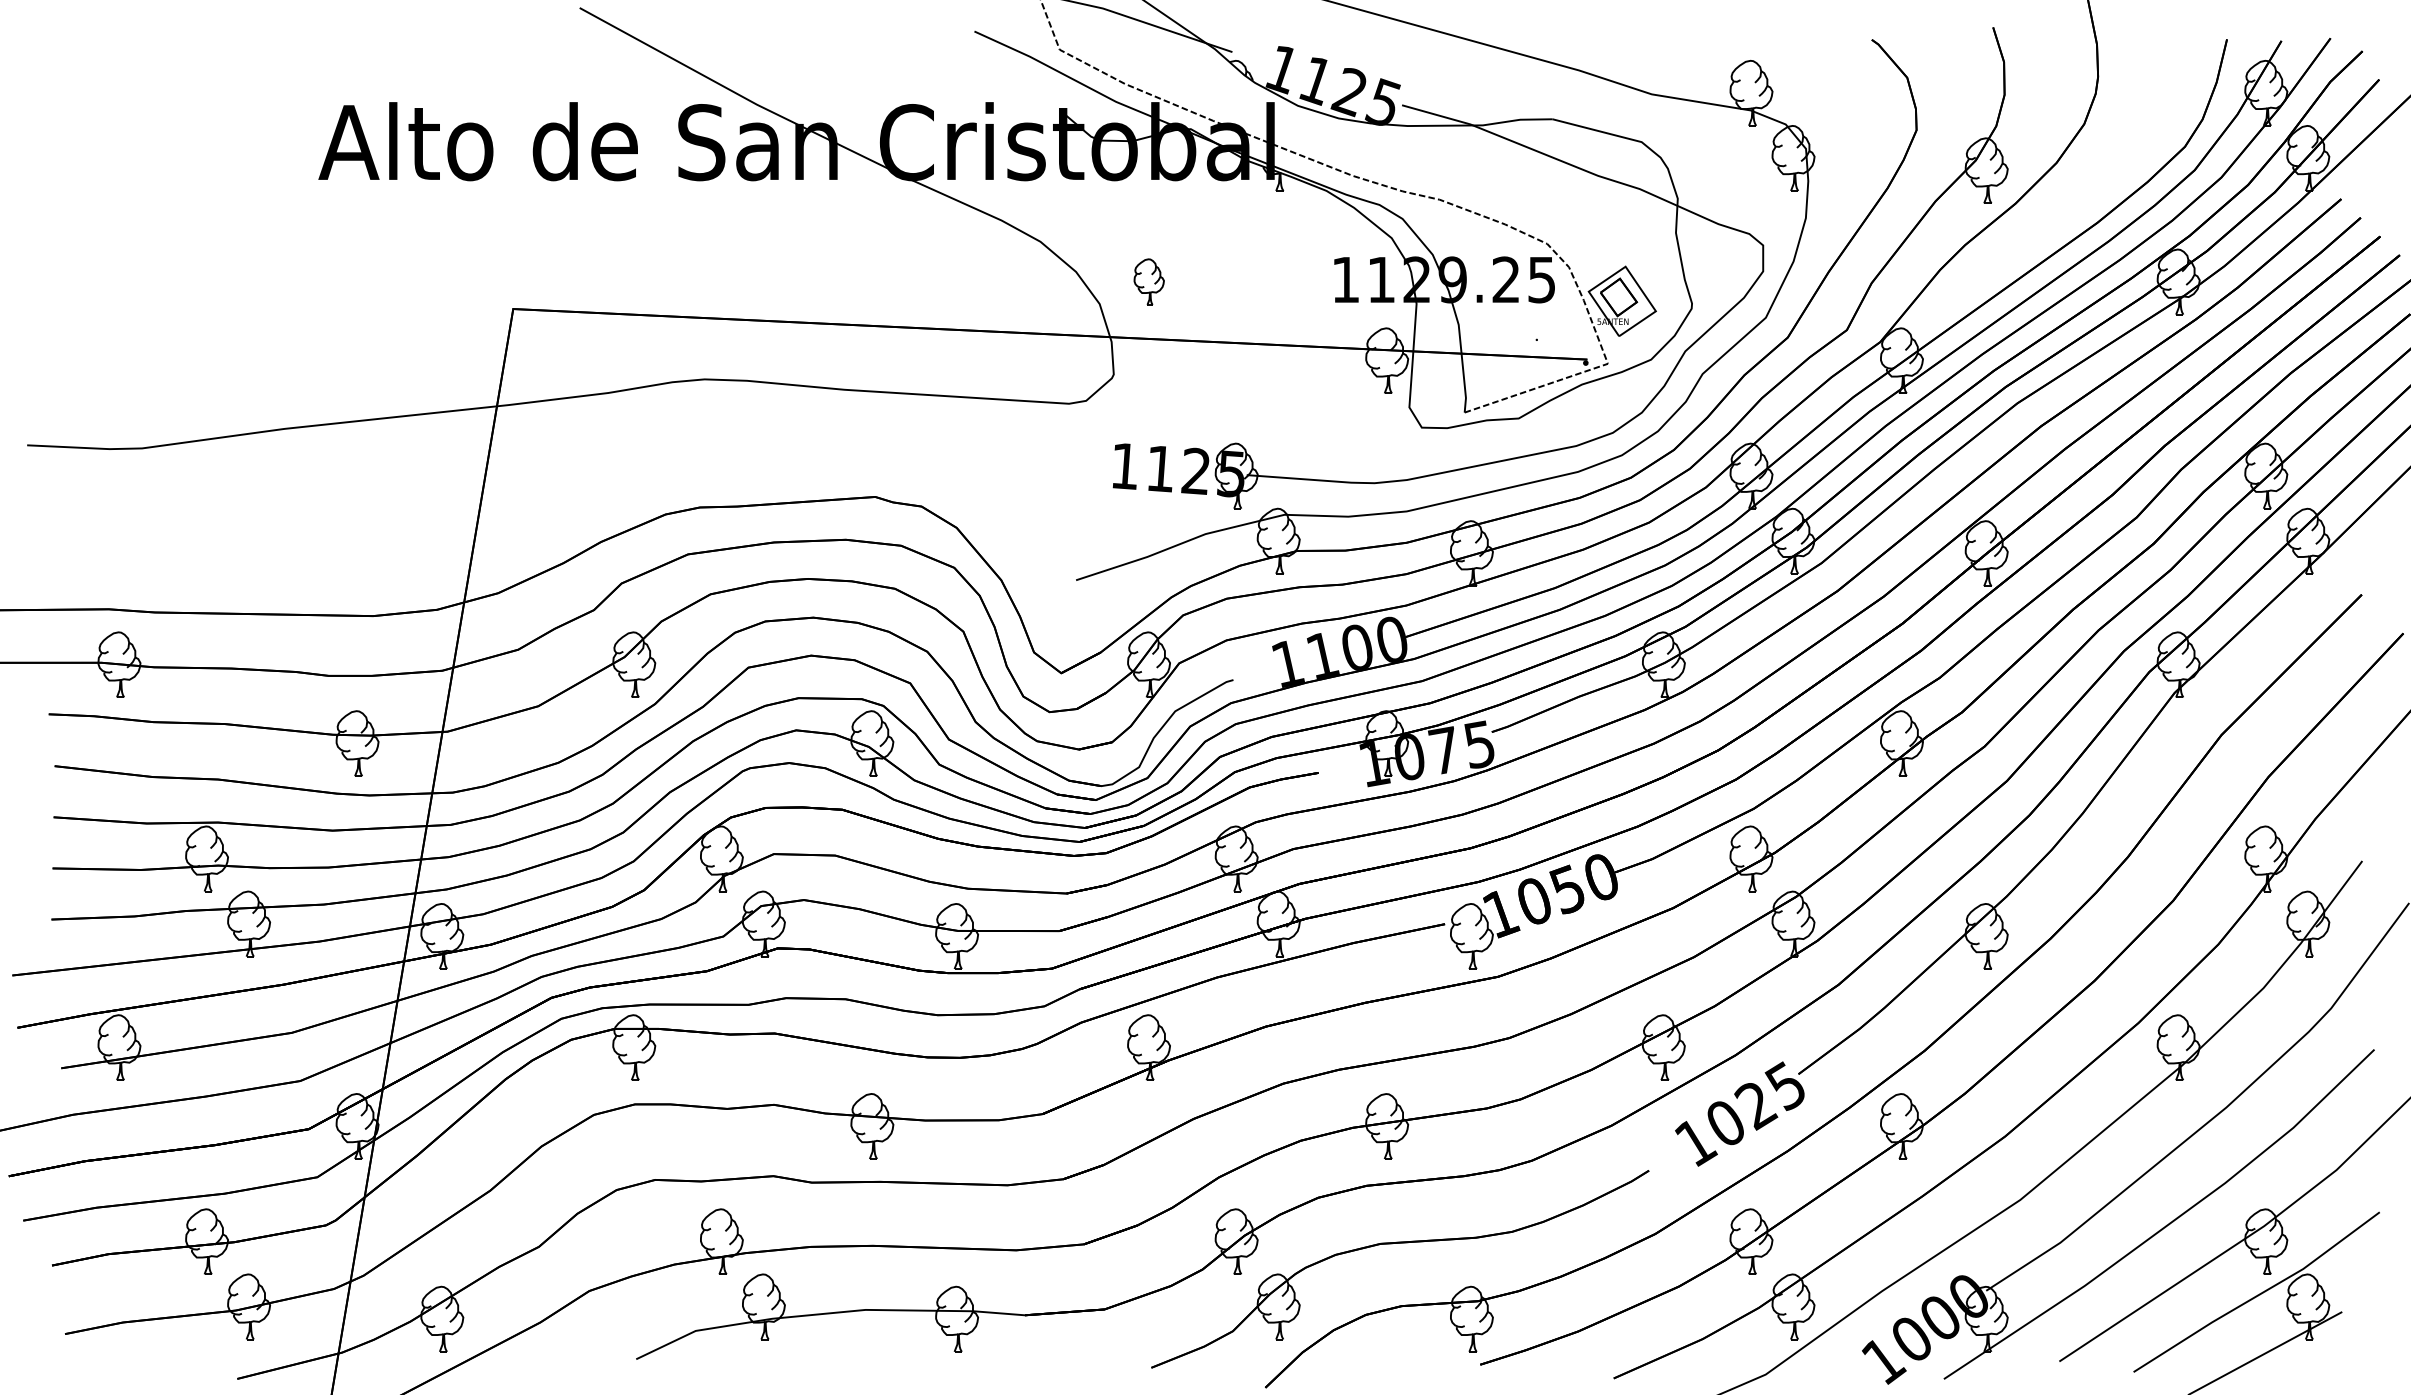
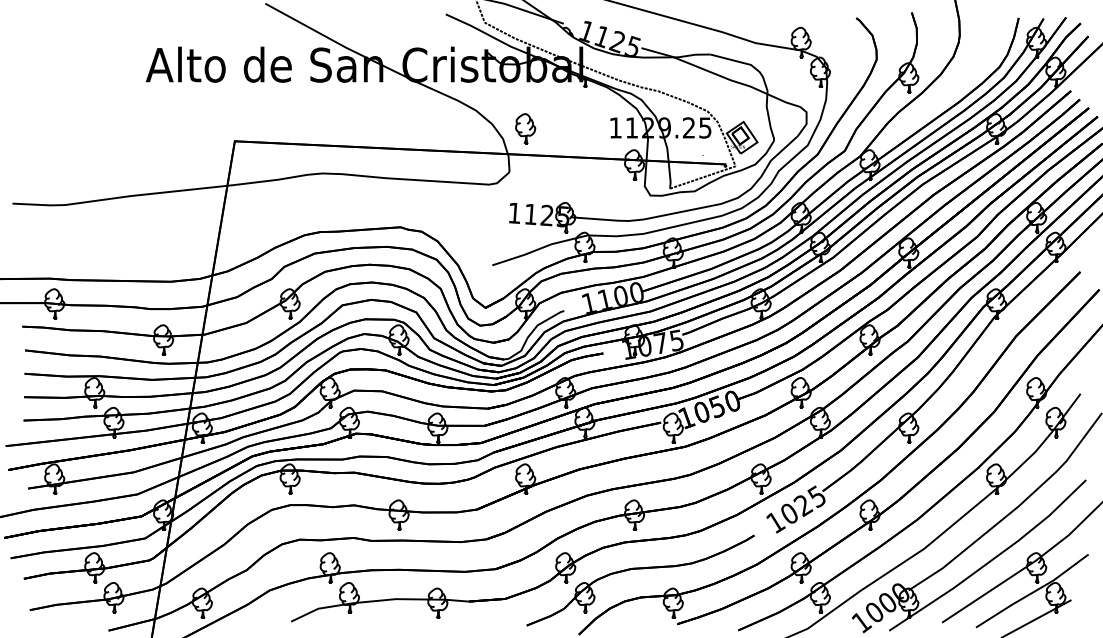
part: (1148, 281) -> (525, 128), size x1.43

